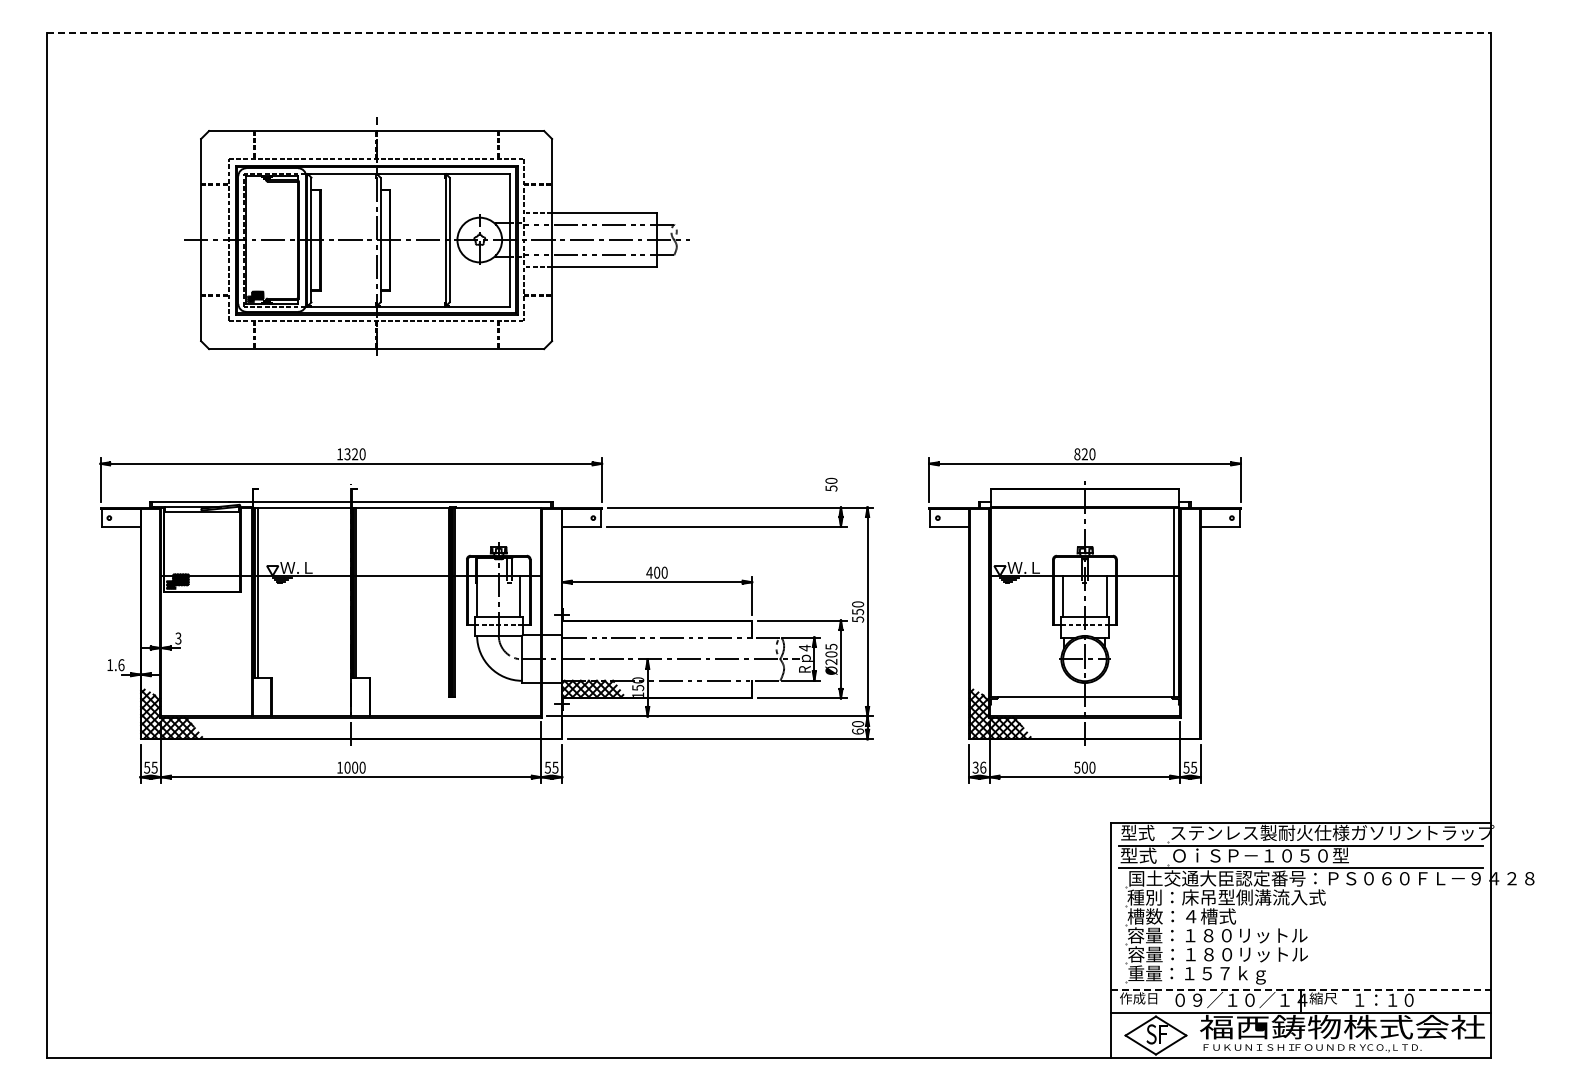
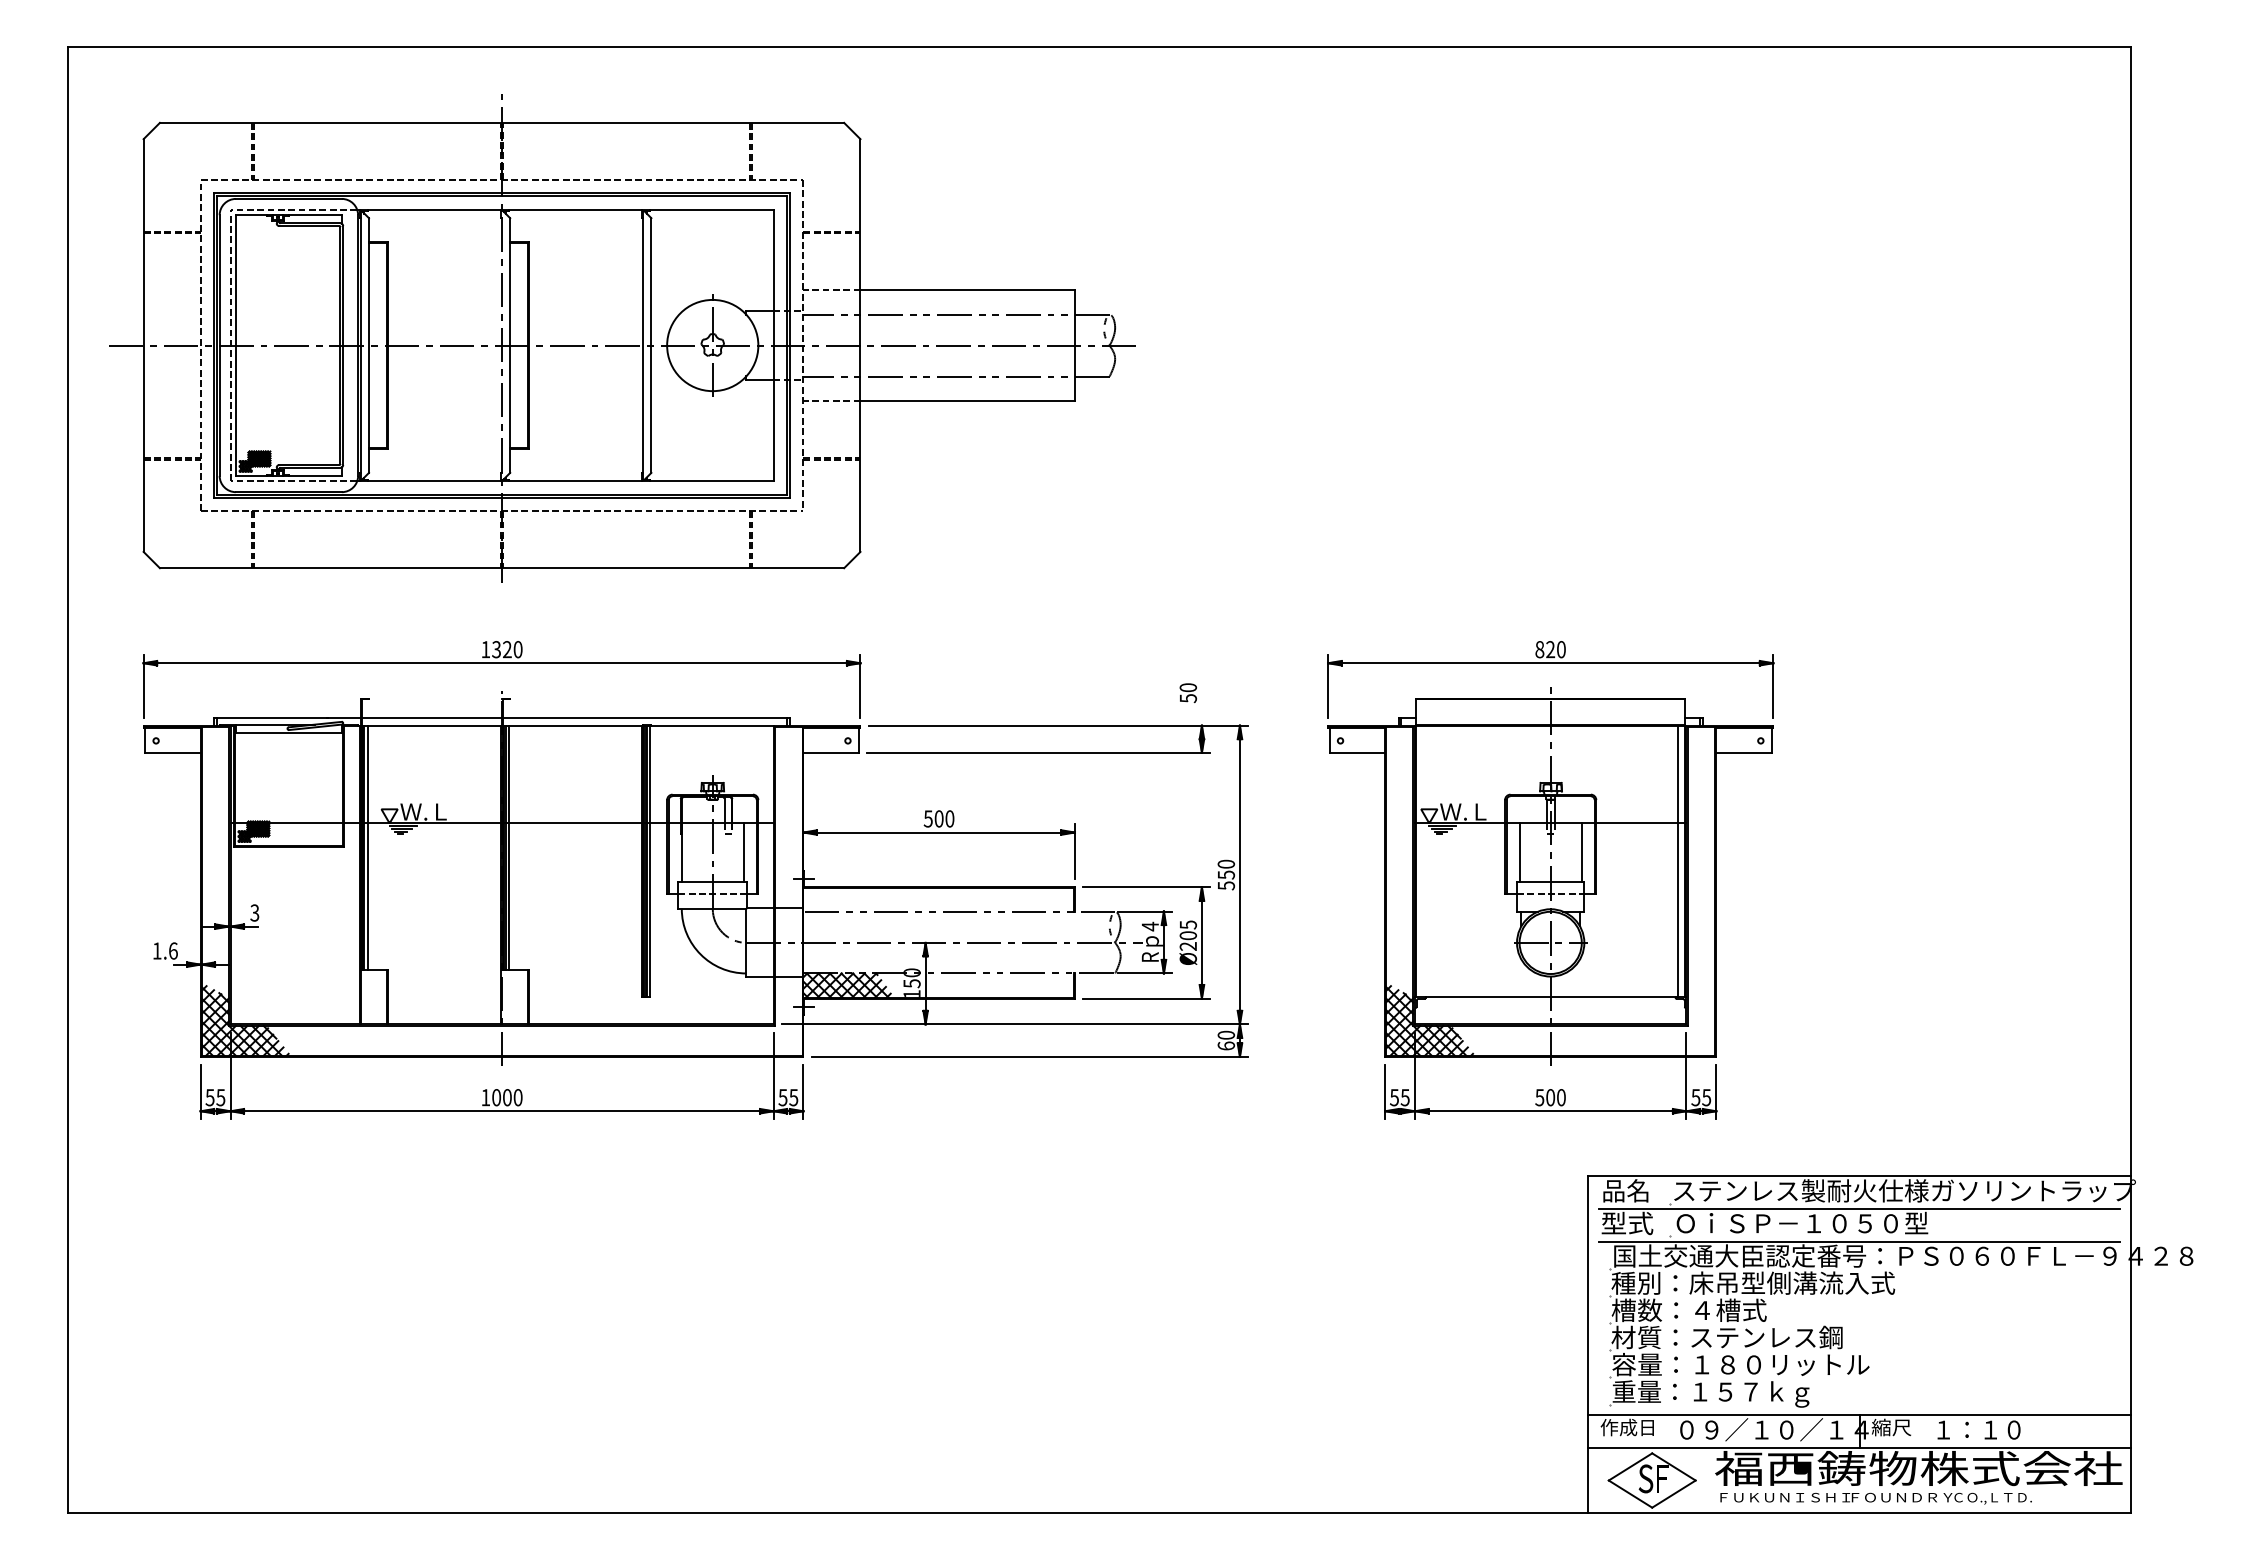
line: (769, 32) -> (1099, 46), dashed -> solid
part: (435, 236) -> (622, 338), size x1.43
text: (649, 572) -> (928, 818), 400 -> 500
text: (979, 767) -> (1399, 1097), 36 -> 55
text: (1137, 832) -> (1625, 1190), 型式 -> 品名
text: (1217, 935) -> (1740, 1337), 容量：１８０リットル -> 材質：ステンレス鋼
line: (1301, 989) -> (1860, 1414), dashed -> solid

